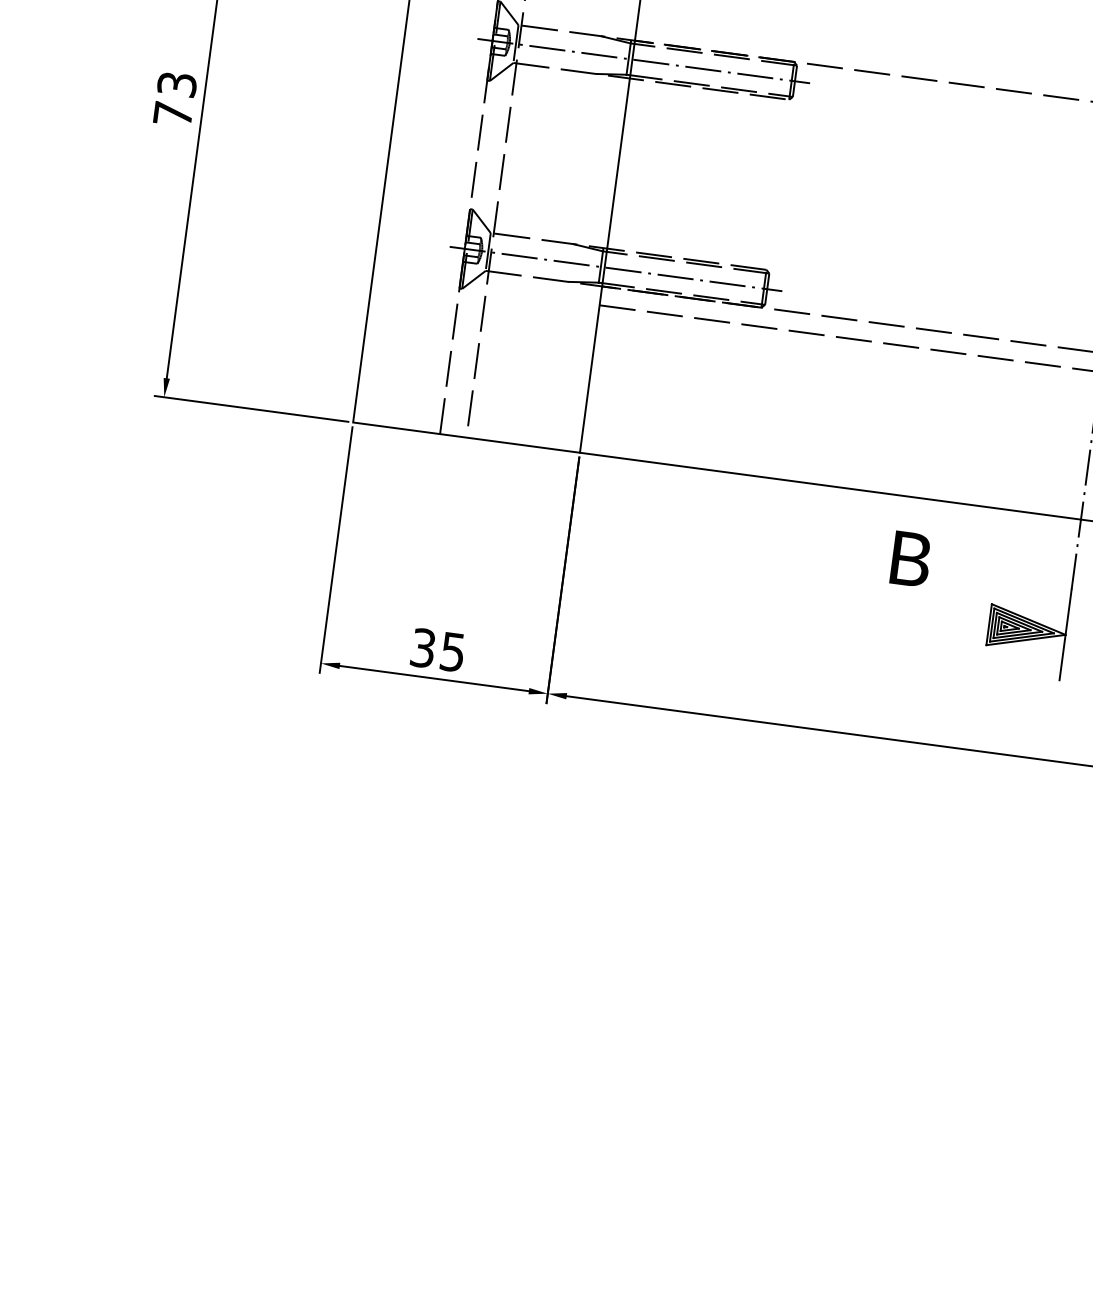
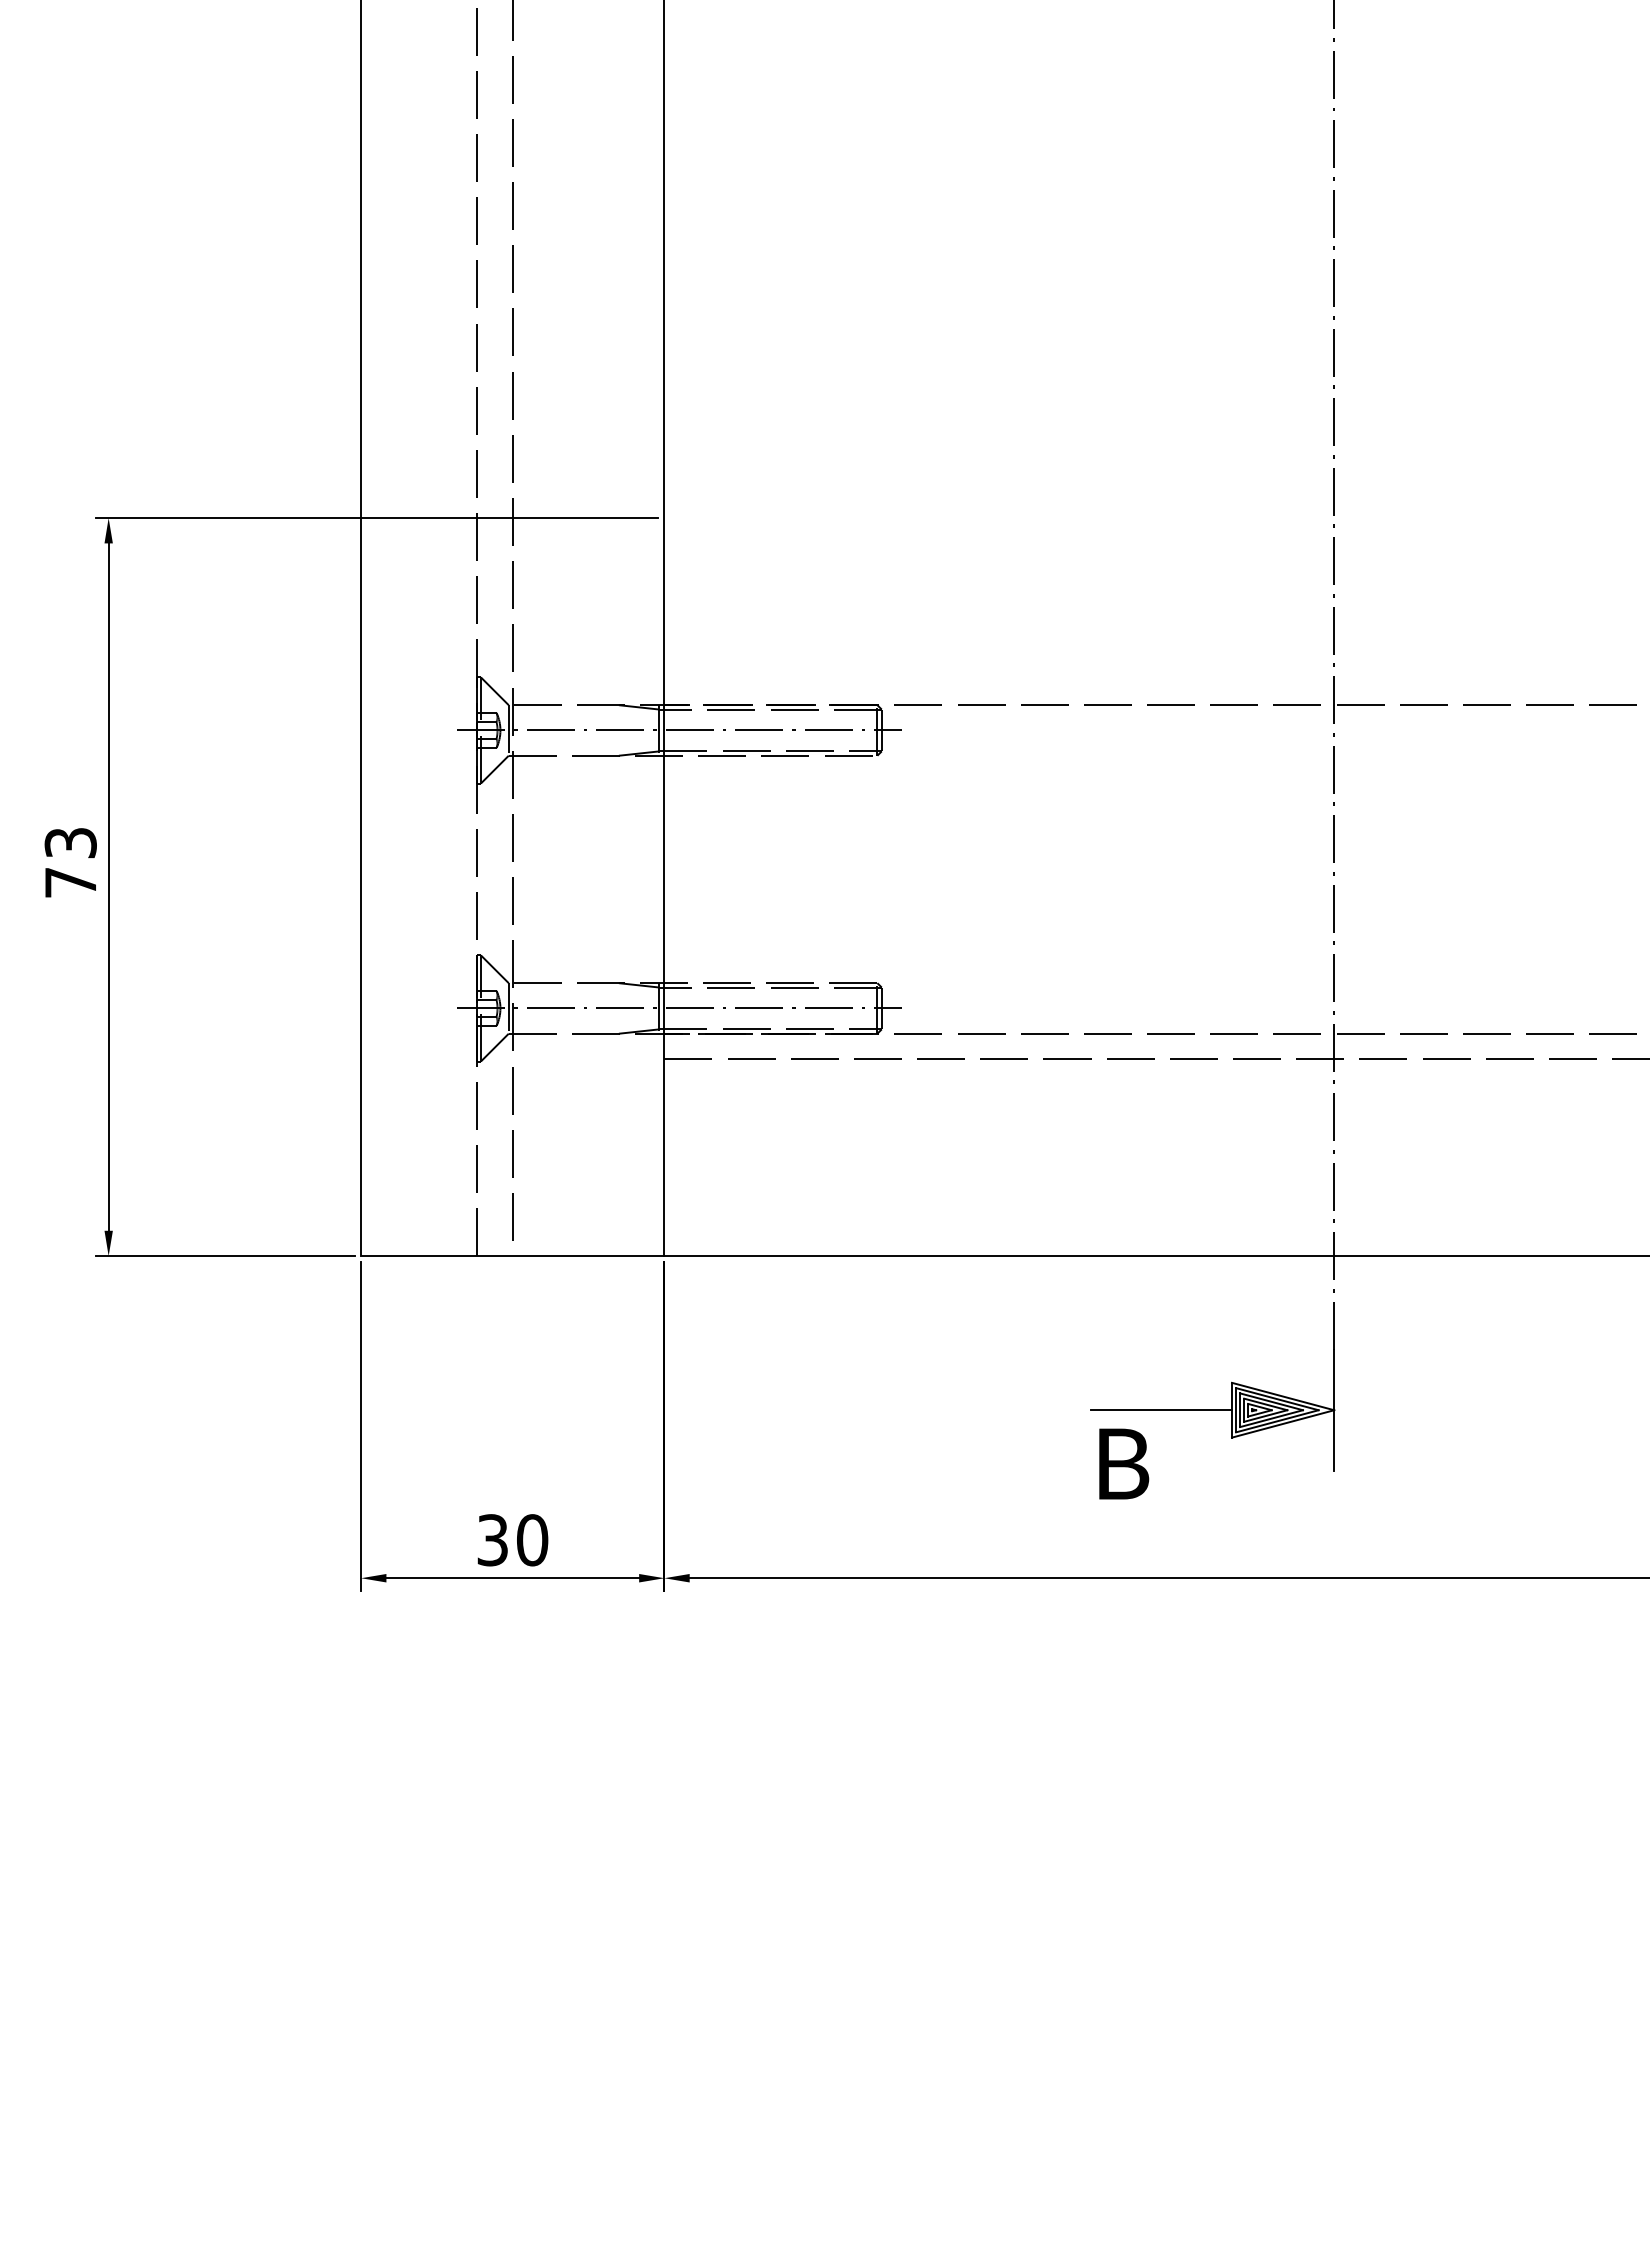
text: (911, 558) -> (1124, 1463), moved
line: (936, 617) -> (1161, 1410), added
text: (452, 652) -> (532, 1540), 35 -> 30

